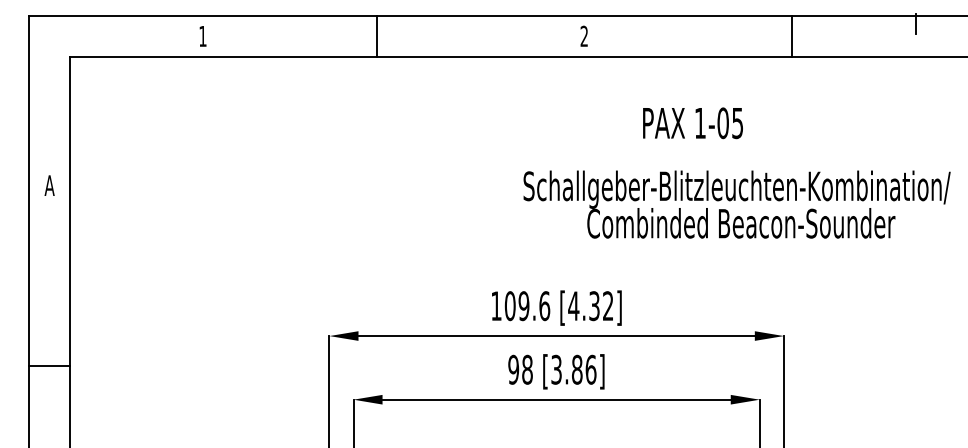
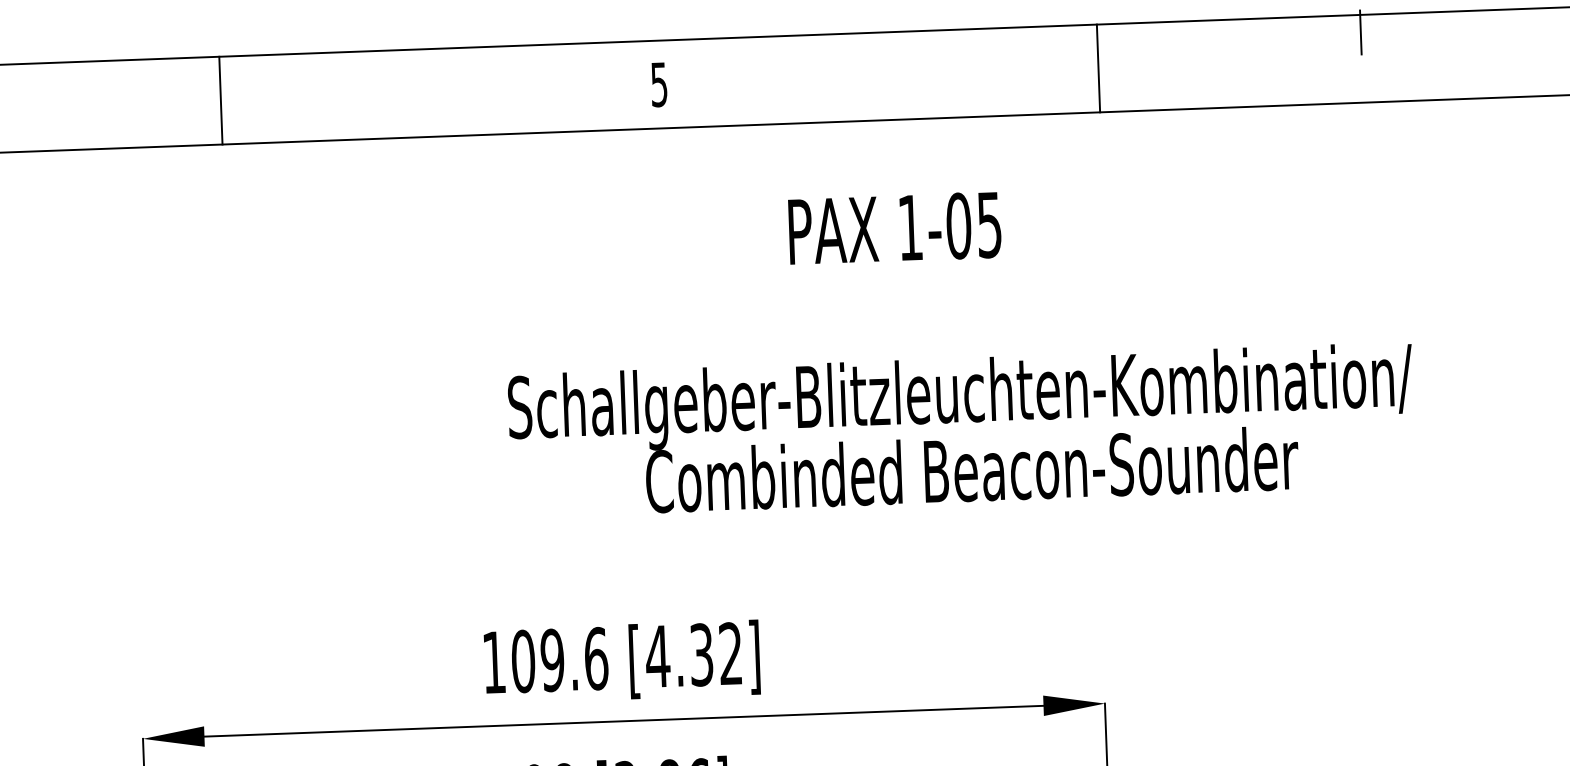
text: (583, 36) -> (657, 84), 2 -> 5
text: (692, 123) -> (893, 228), moved
text: (736, 204) -> (960, 429), moved

